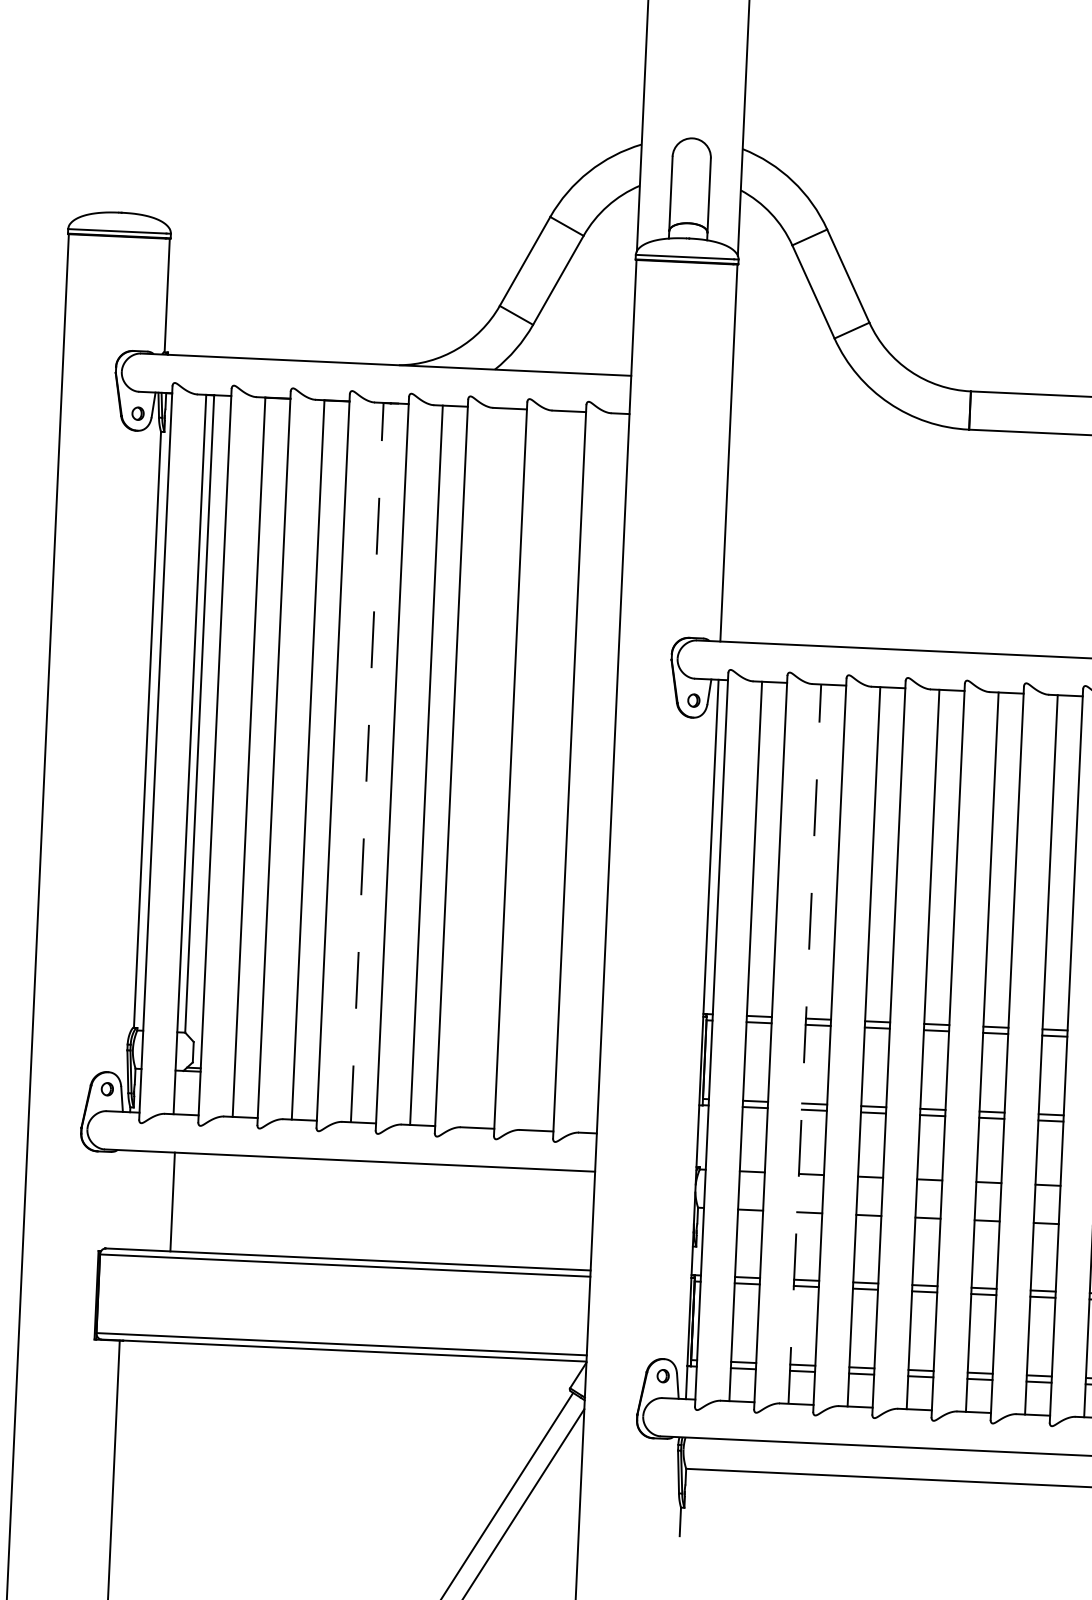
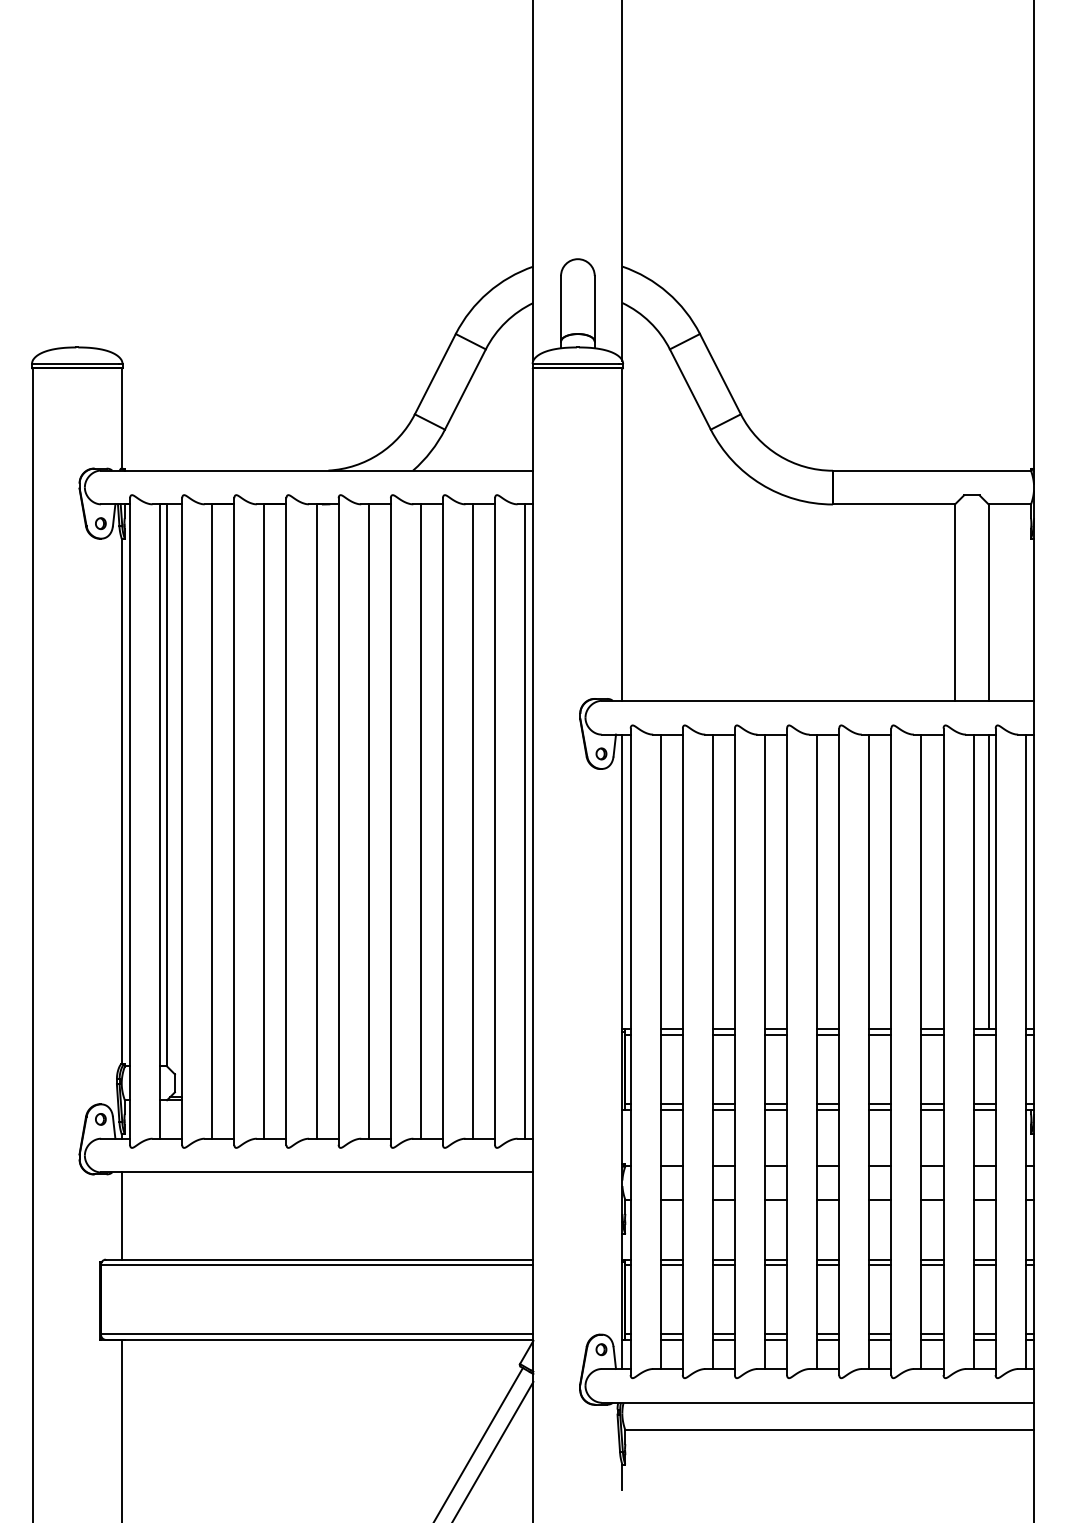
line: (367, 762) -> (316, 821), dashed -> solid
line: (485, 767) -> (420, 821), added
line: (544, 770) -> (472, 821), added
line: (604, 773) -> (525, 821), added
line: (804, 1043) -> (712, 1051), dashed -> solid
line: (172, 1201) -> (121, 1215), moved

